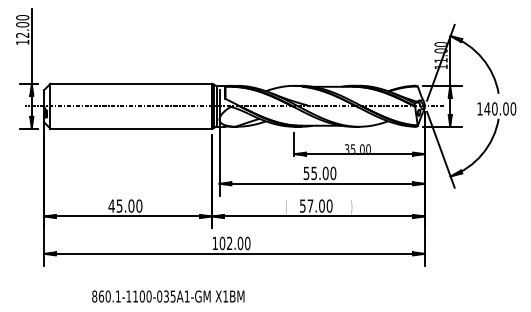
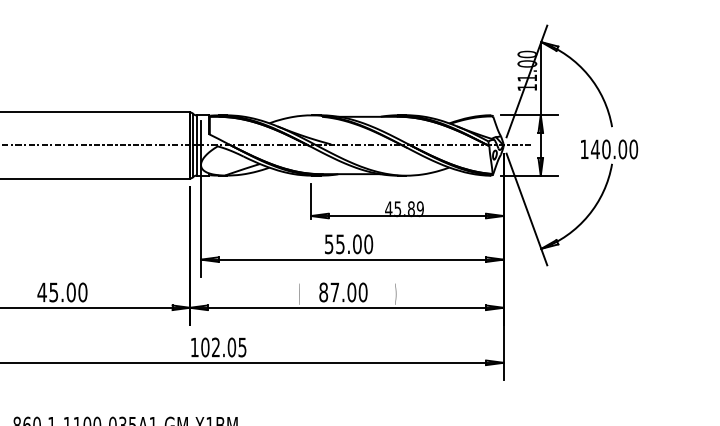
text: (357, 148) -> (404, 207), 35.00 -> 45.89
text: (302, 205) -> (323, 291), 57.00 -> 87.00
text: (247, 243) -> (242, 347), 102.00 -> 102.05

